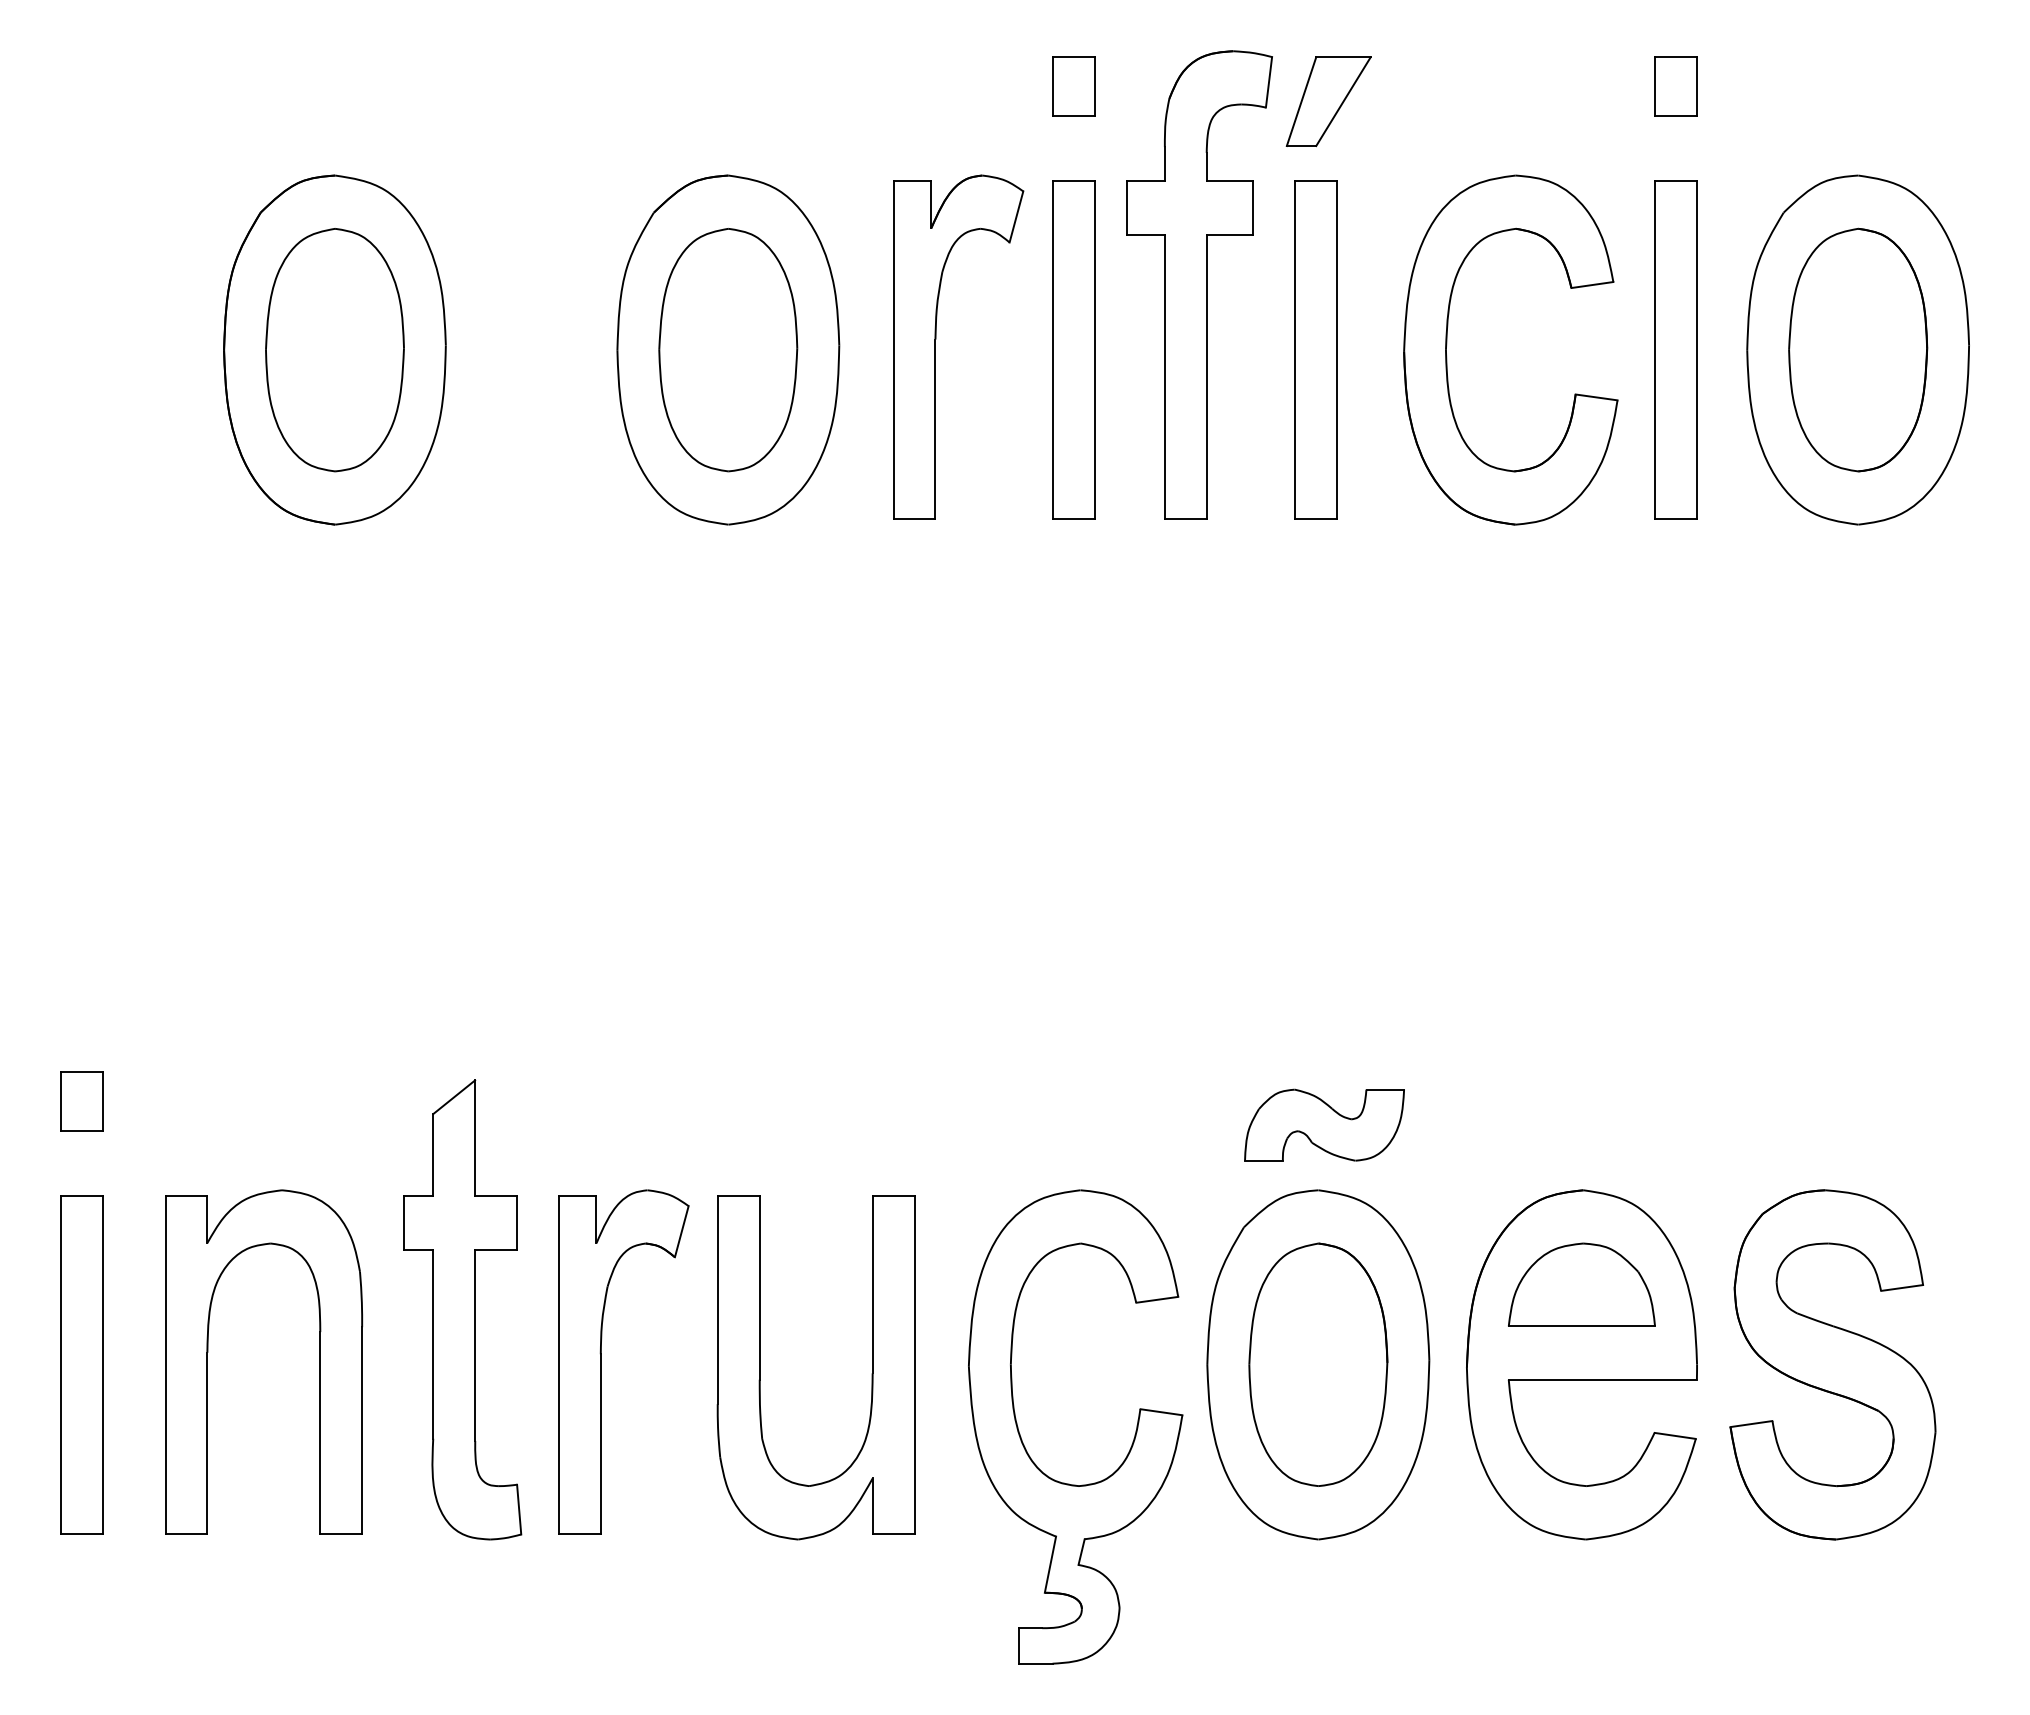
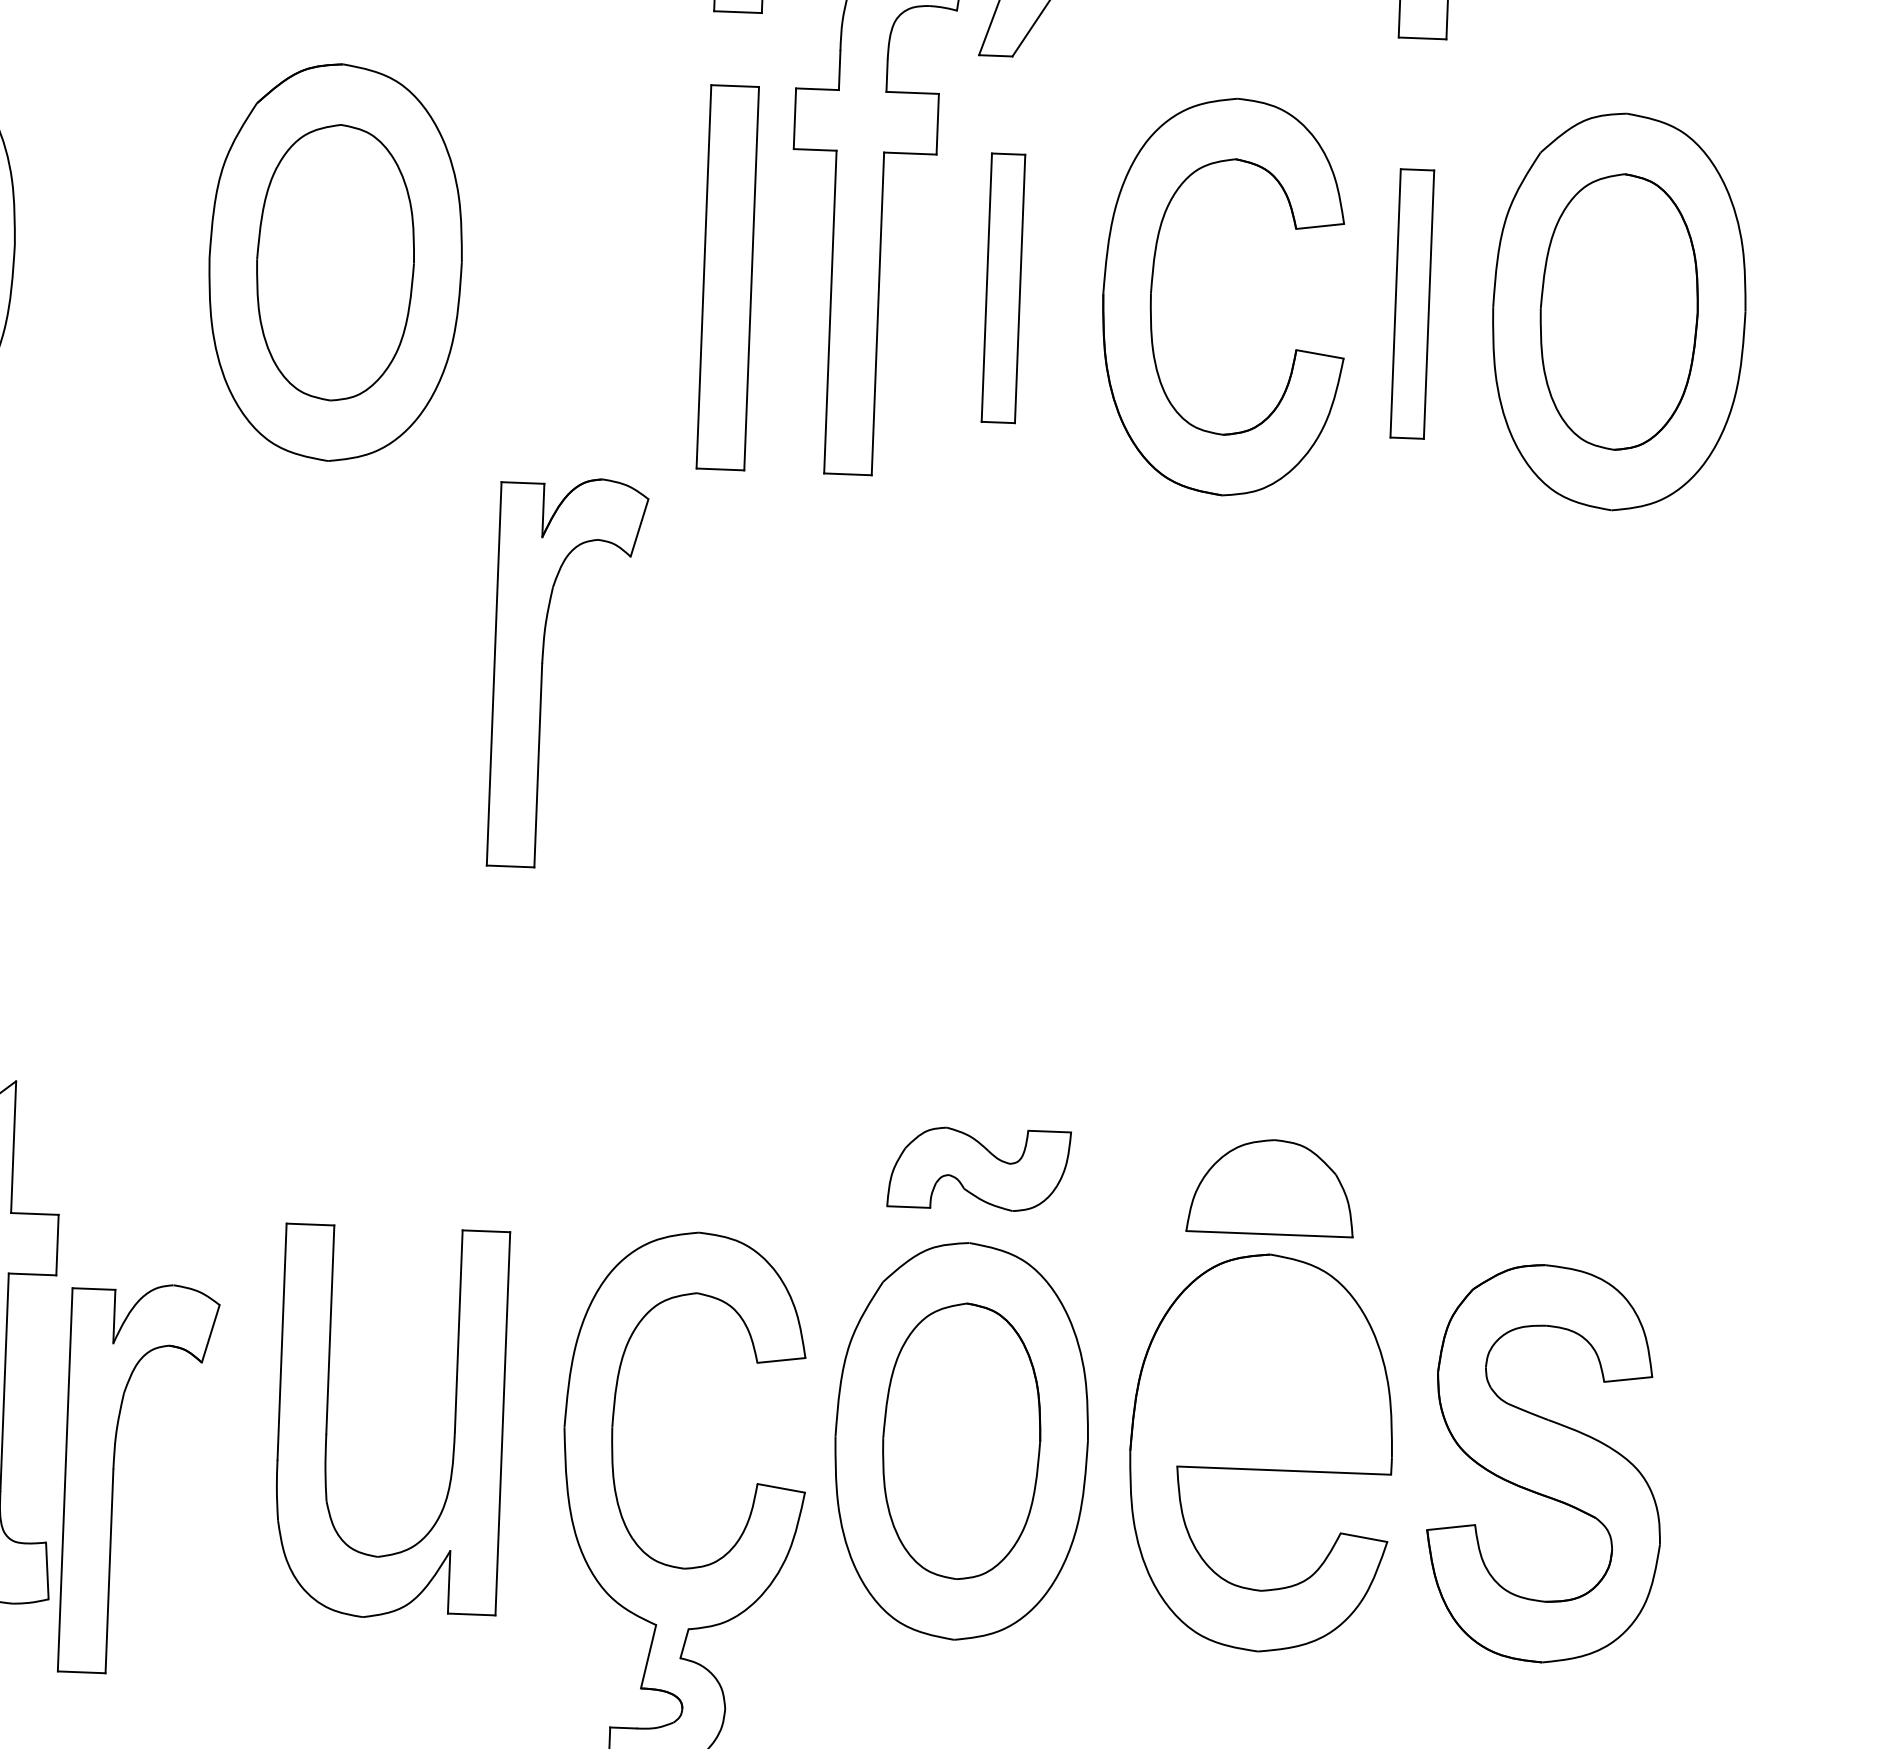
part: (935, 346) -> (541, 671), moved
part: (1315, 349) -> (1002, 287), size x0.7
part: (1675, 349) -> (1411, 303), size x0.7
part: (1581, 1284) -> (1270, 1186), moved
part: (601, 1361) -> (113, 1477), moved

